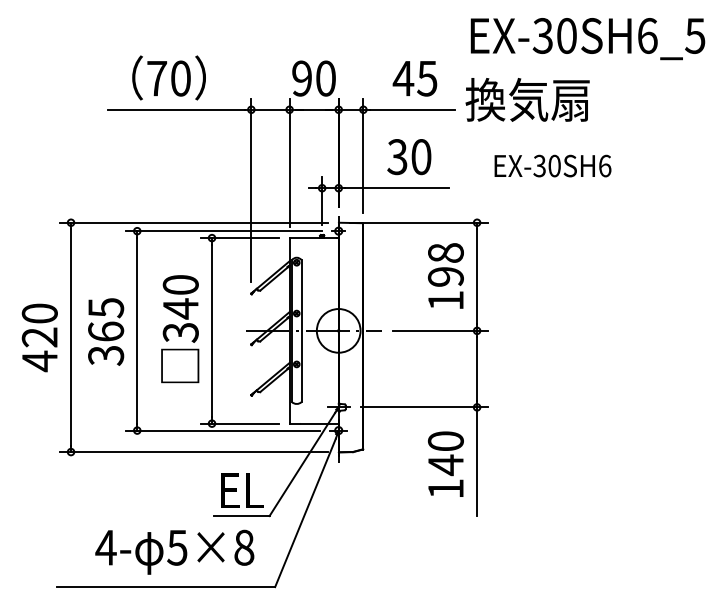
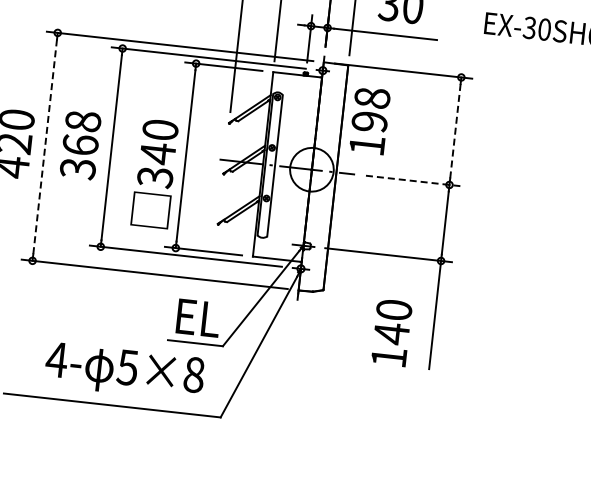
text: (445, 275) -> (369, 120), moved
line: (477, 276) -> (455, 130), solid -> dashed
text: (106, 308) -> (83, 122), 365 -> 368
text: (180, 329) -> (155, 174), moved
line: (441, 330) -> (414, 180), solid -> dashed
line: (71, 337) -> (45, 147), solid -> dashed
text: (445, 463) -> (391, 332), moved

